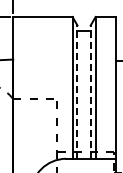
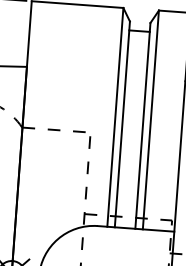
line: (77, 92) -> (122, 125), dashed -> solid
line: (90, 92) -> (142, 126), dashed -> solid

